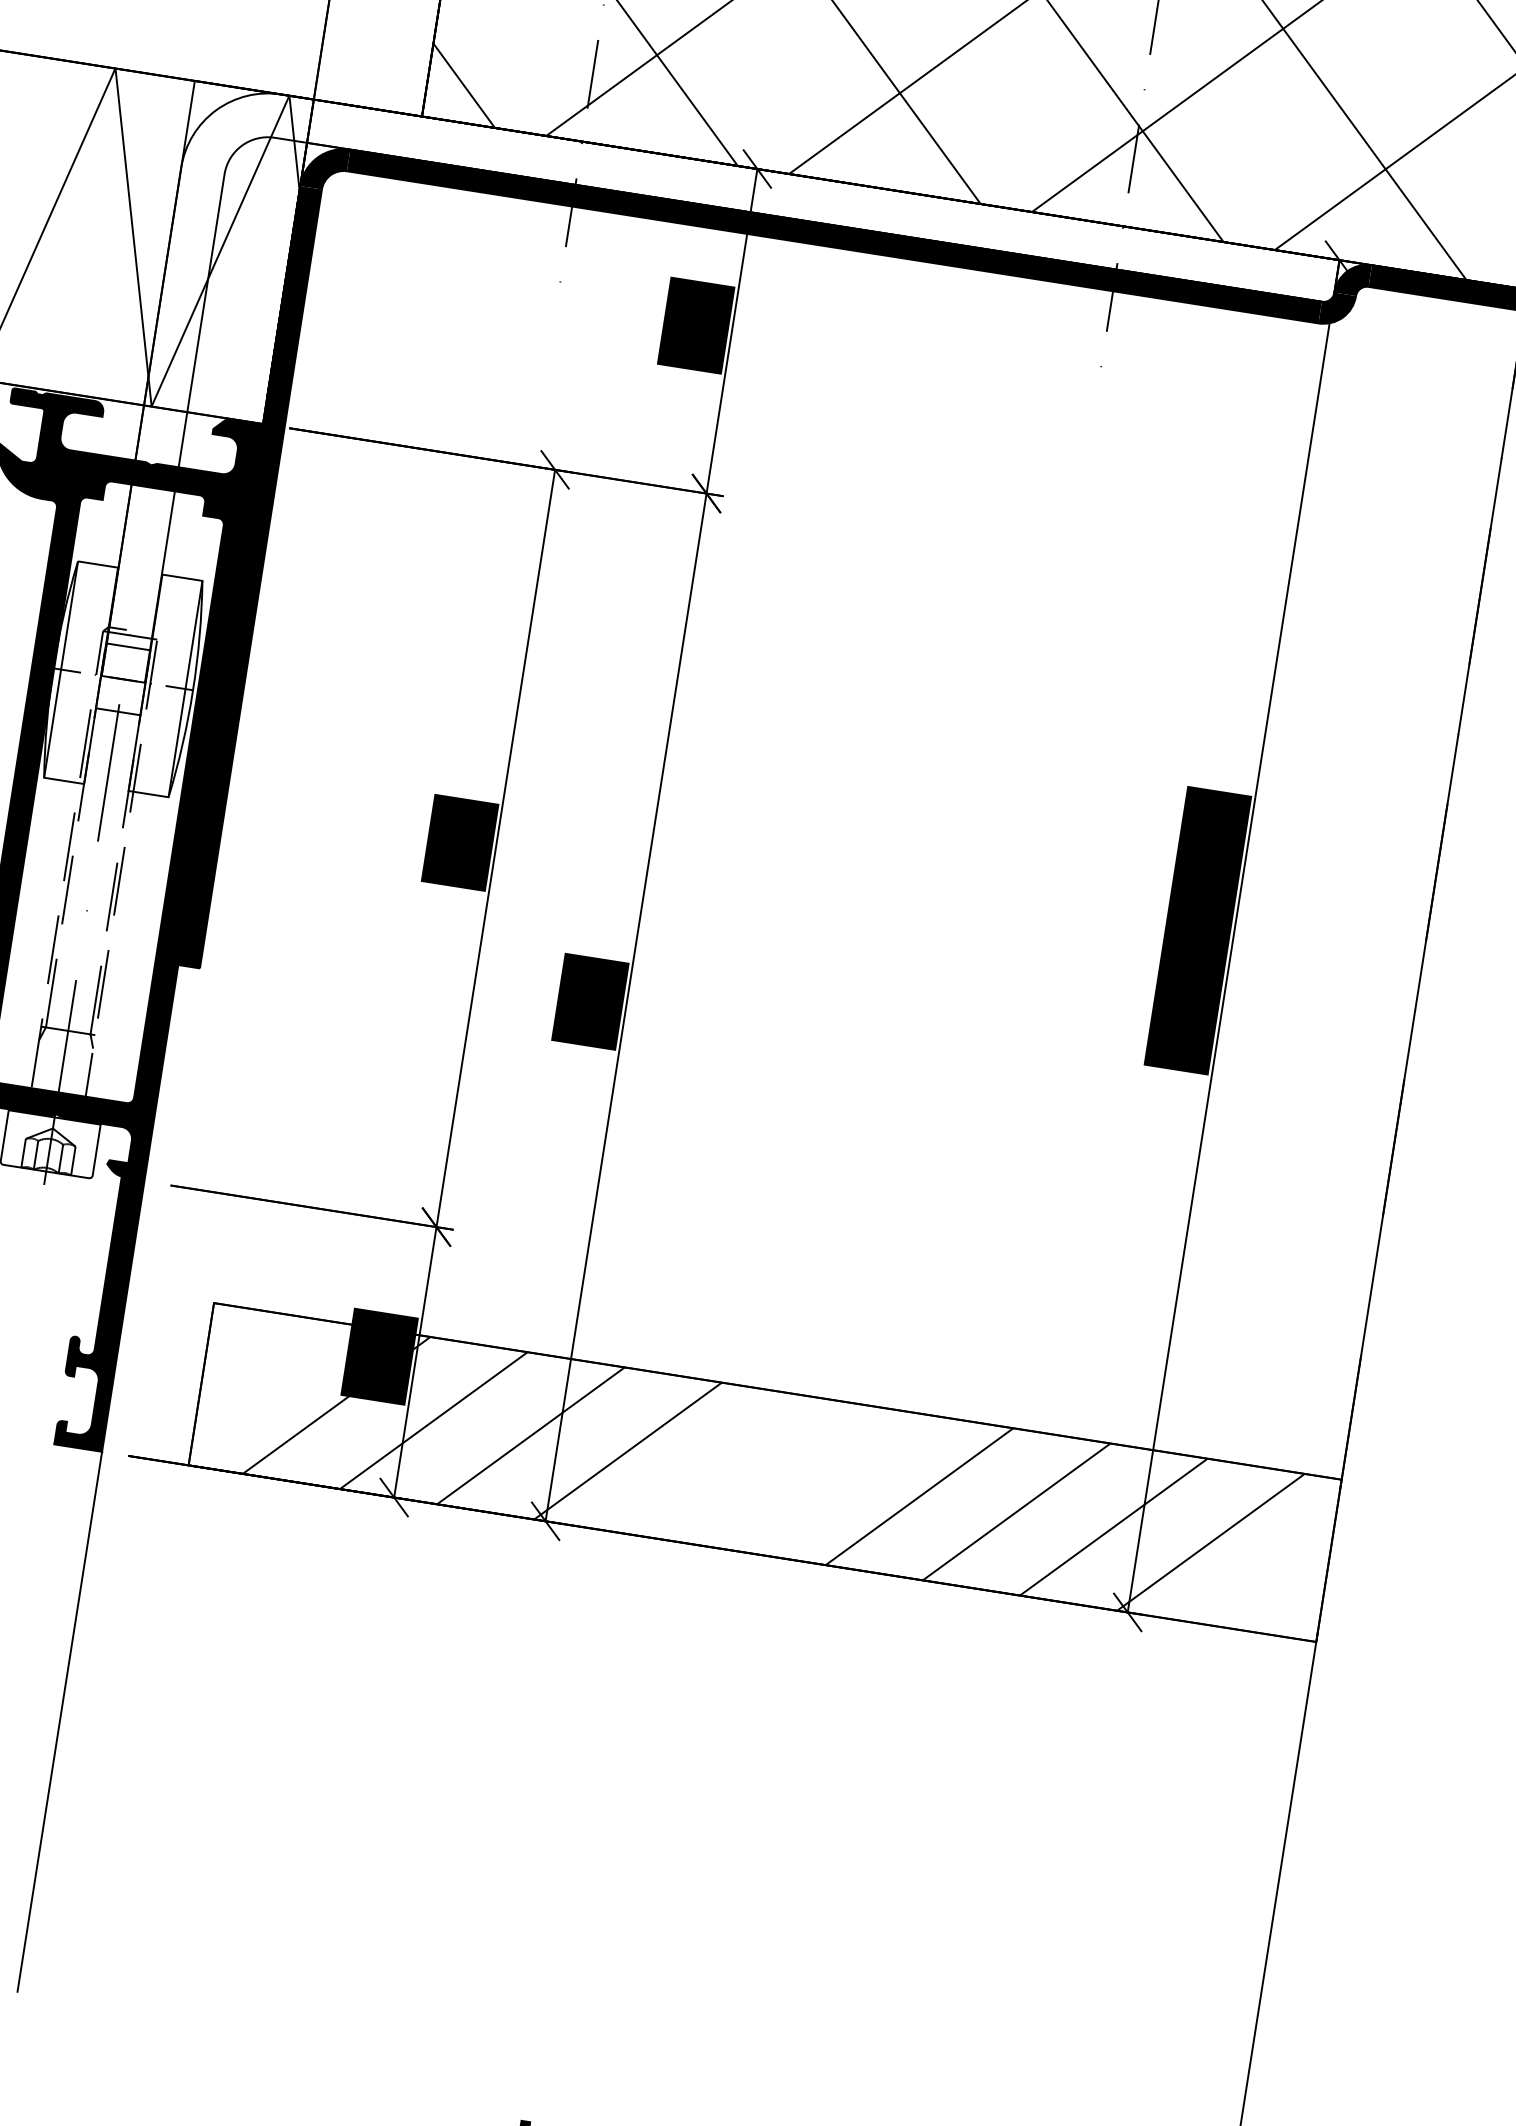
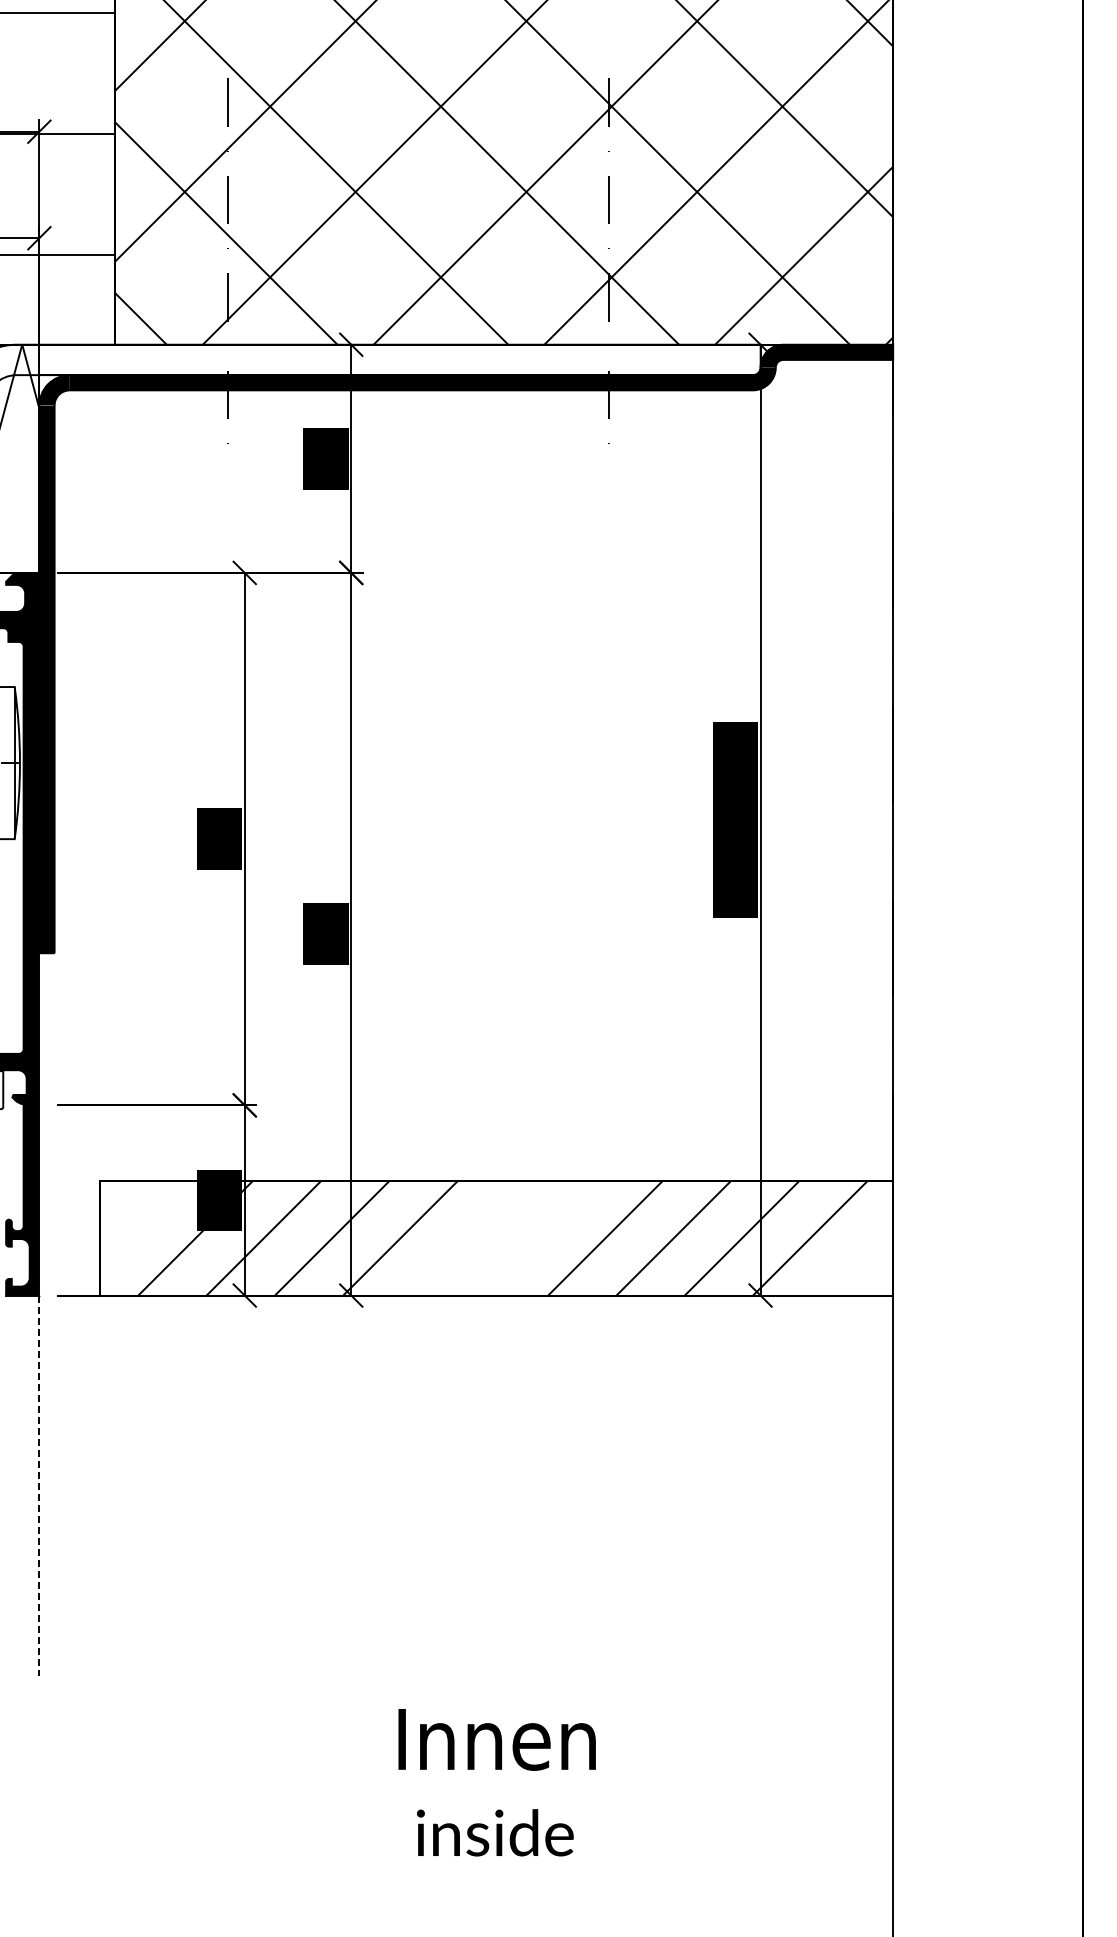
line: (59, 1723) -> (39, 1486), solid -> dashed

